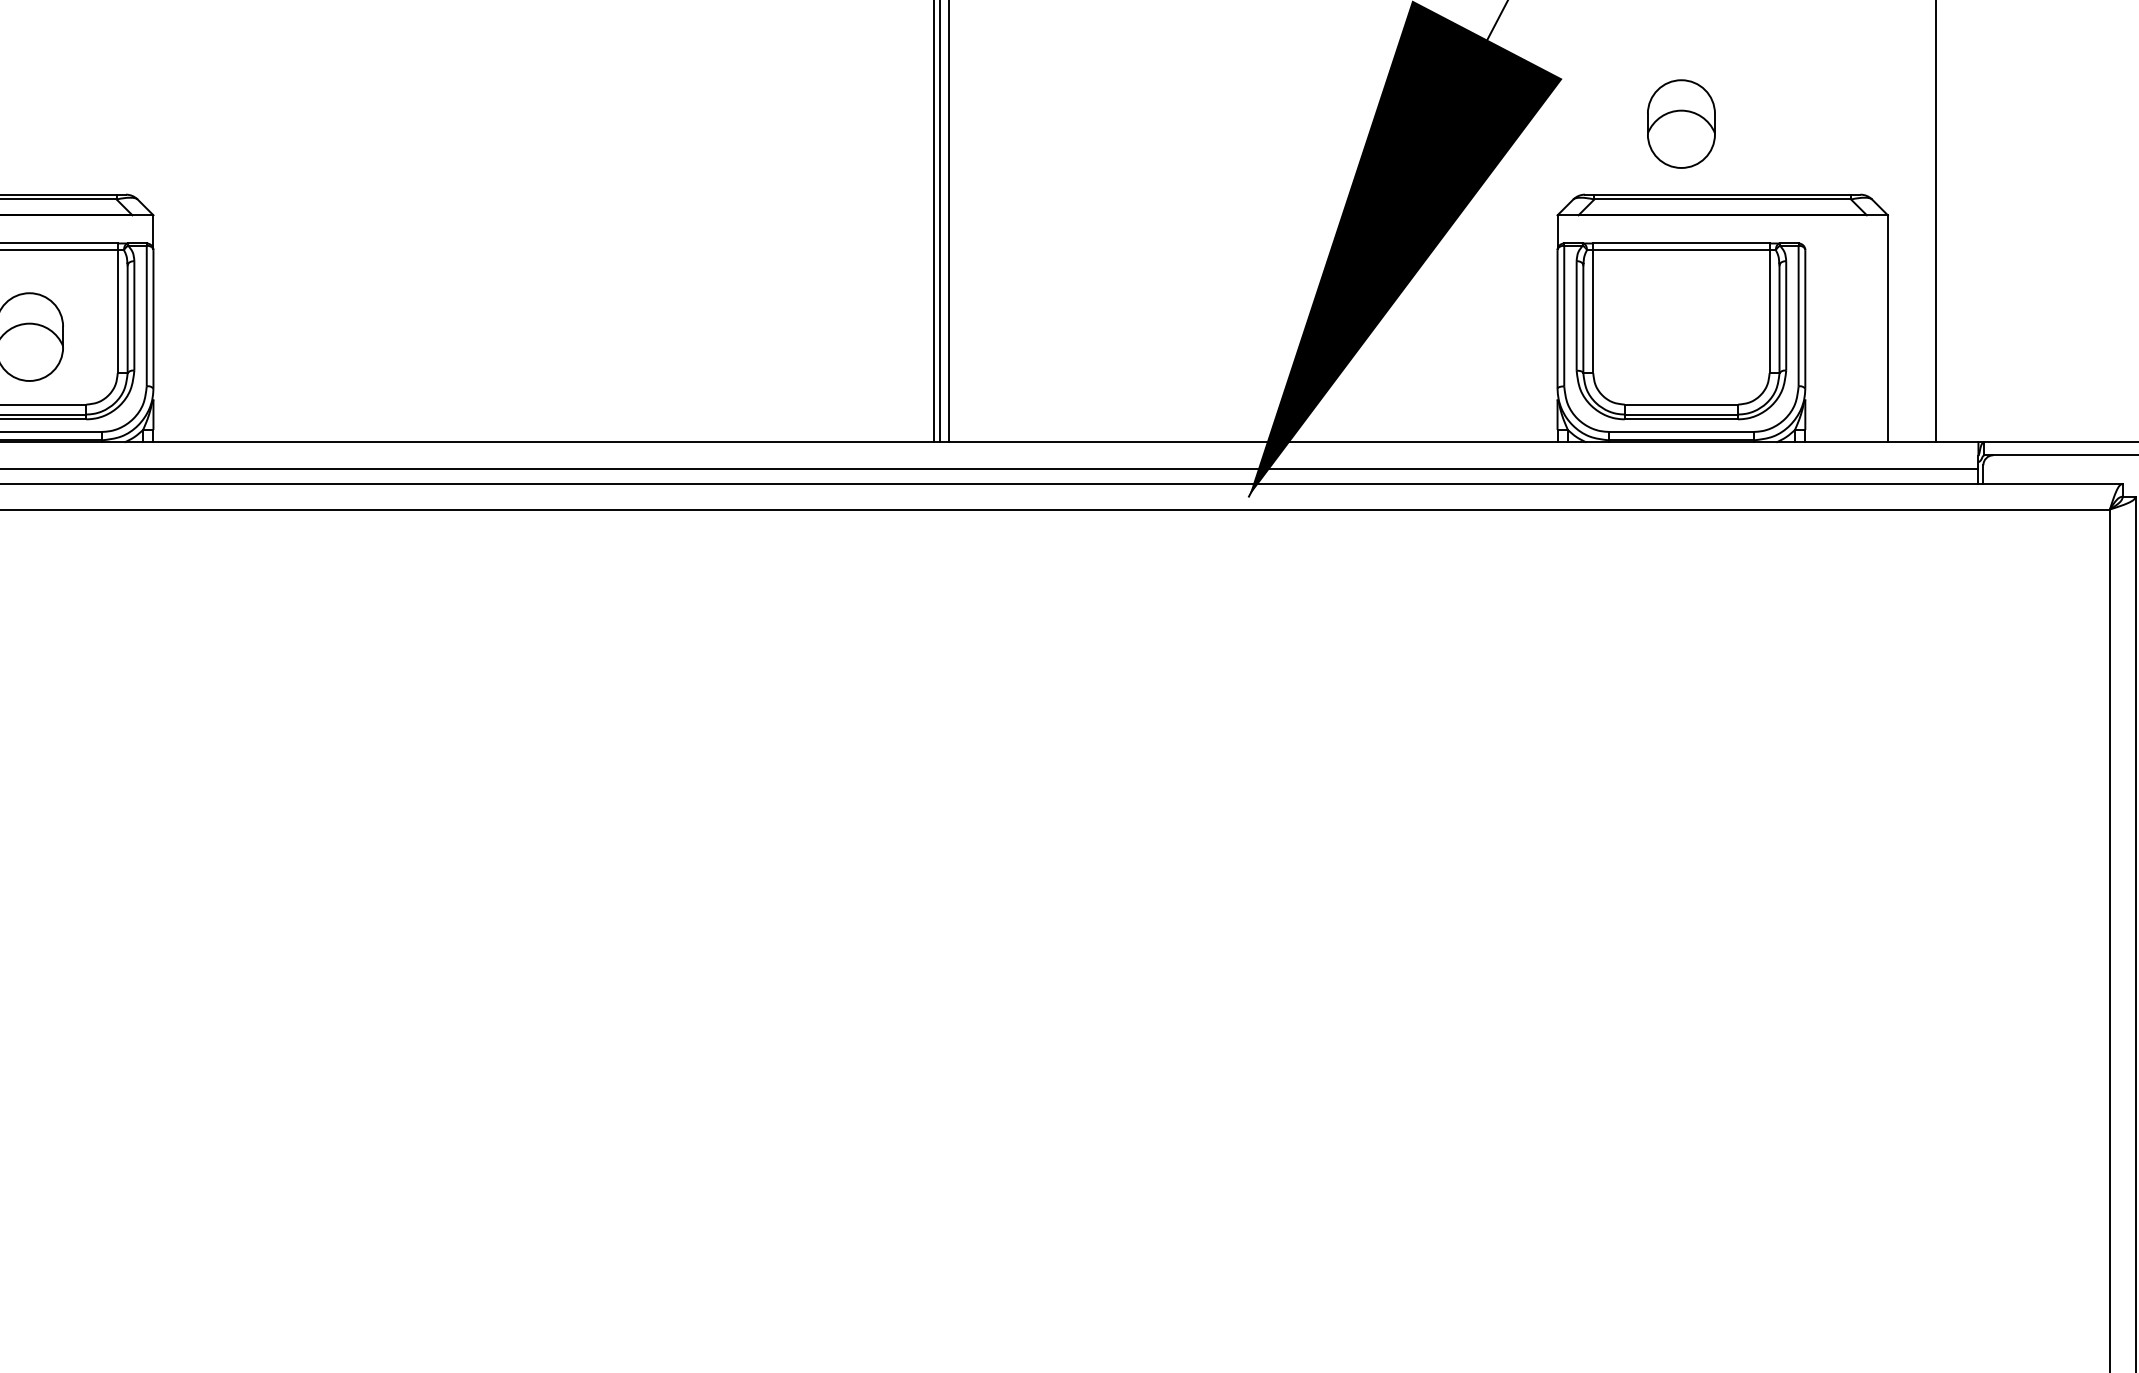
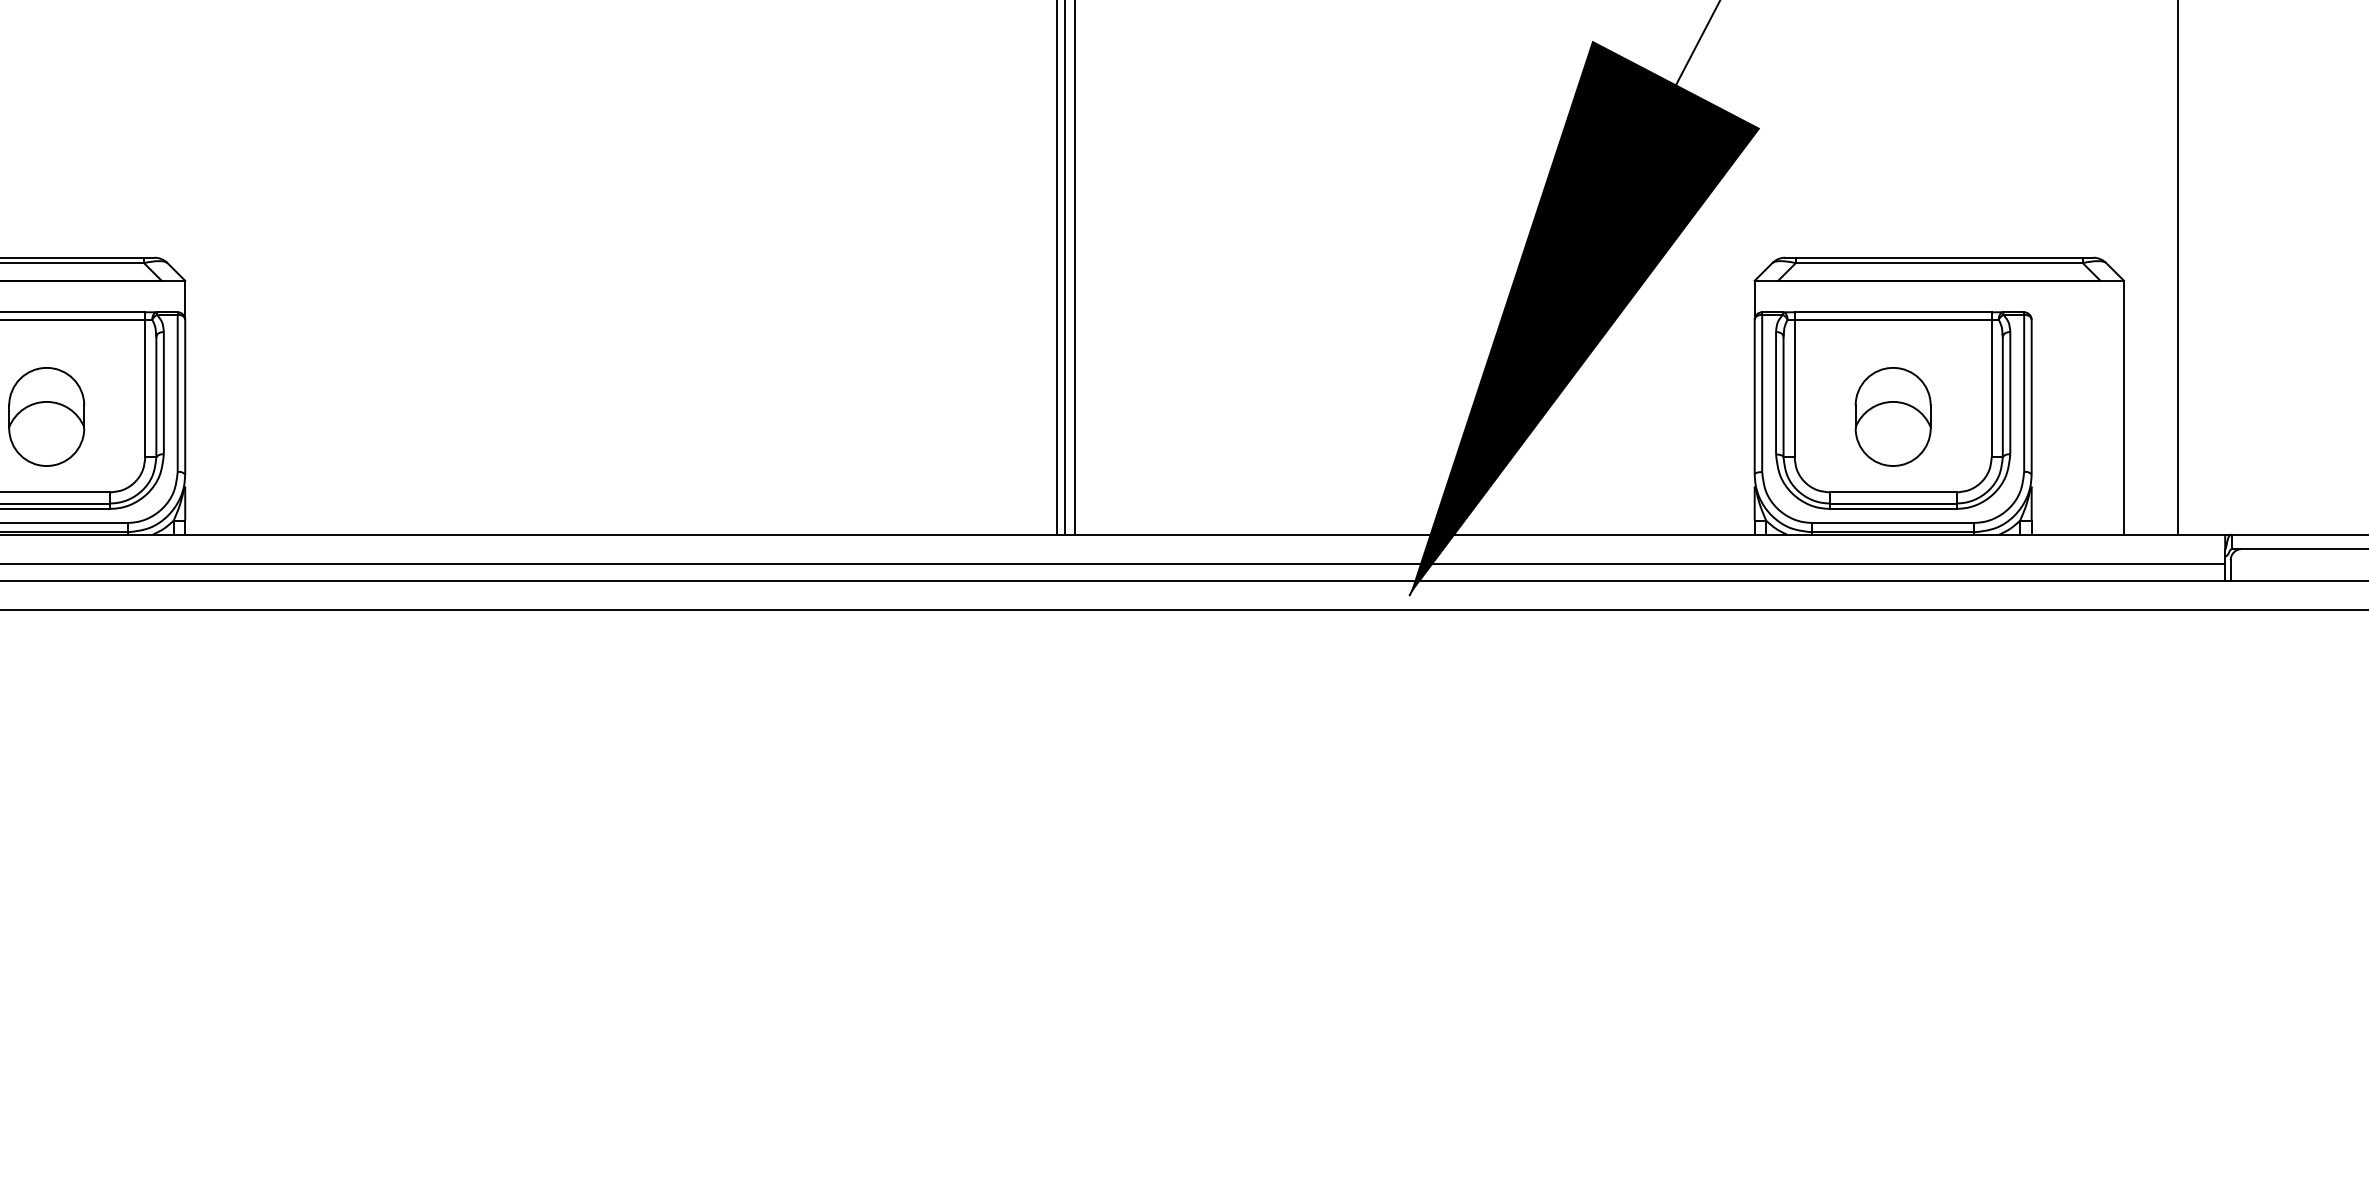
part: (1681, 123) -> (1893, 416), moved

